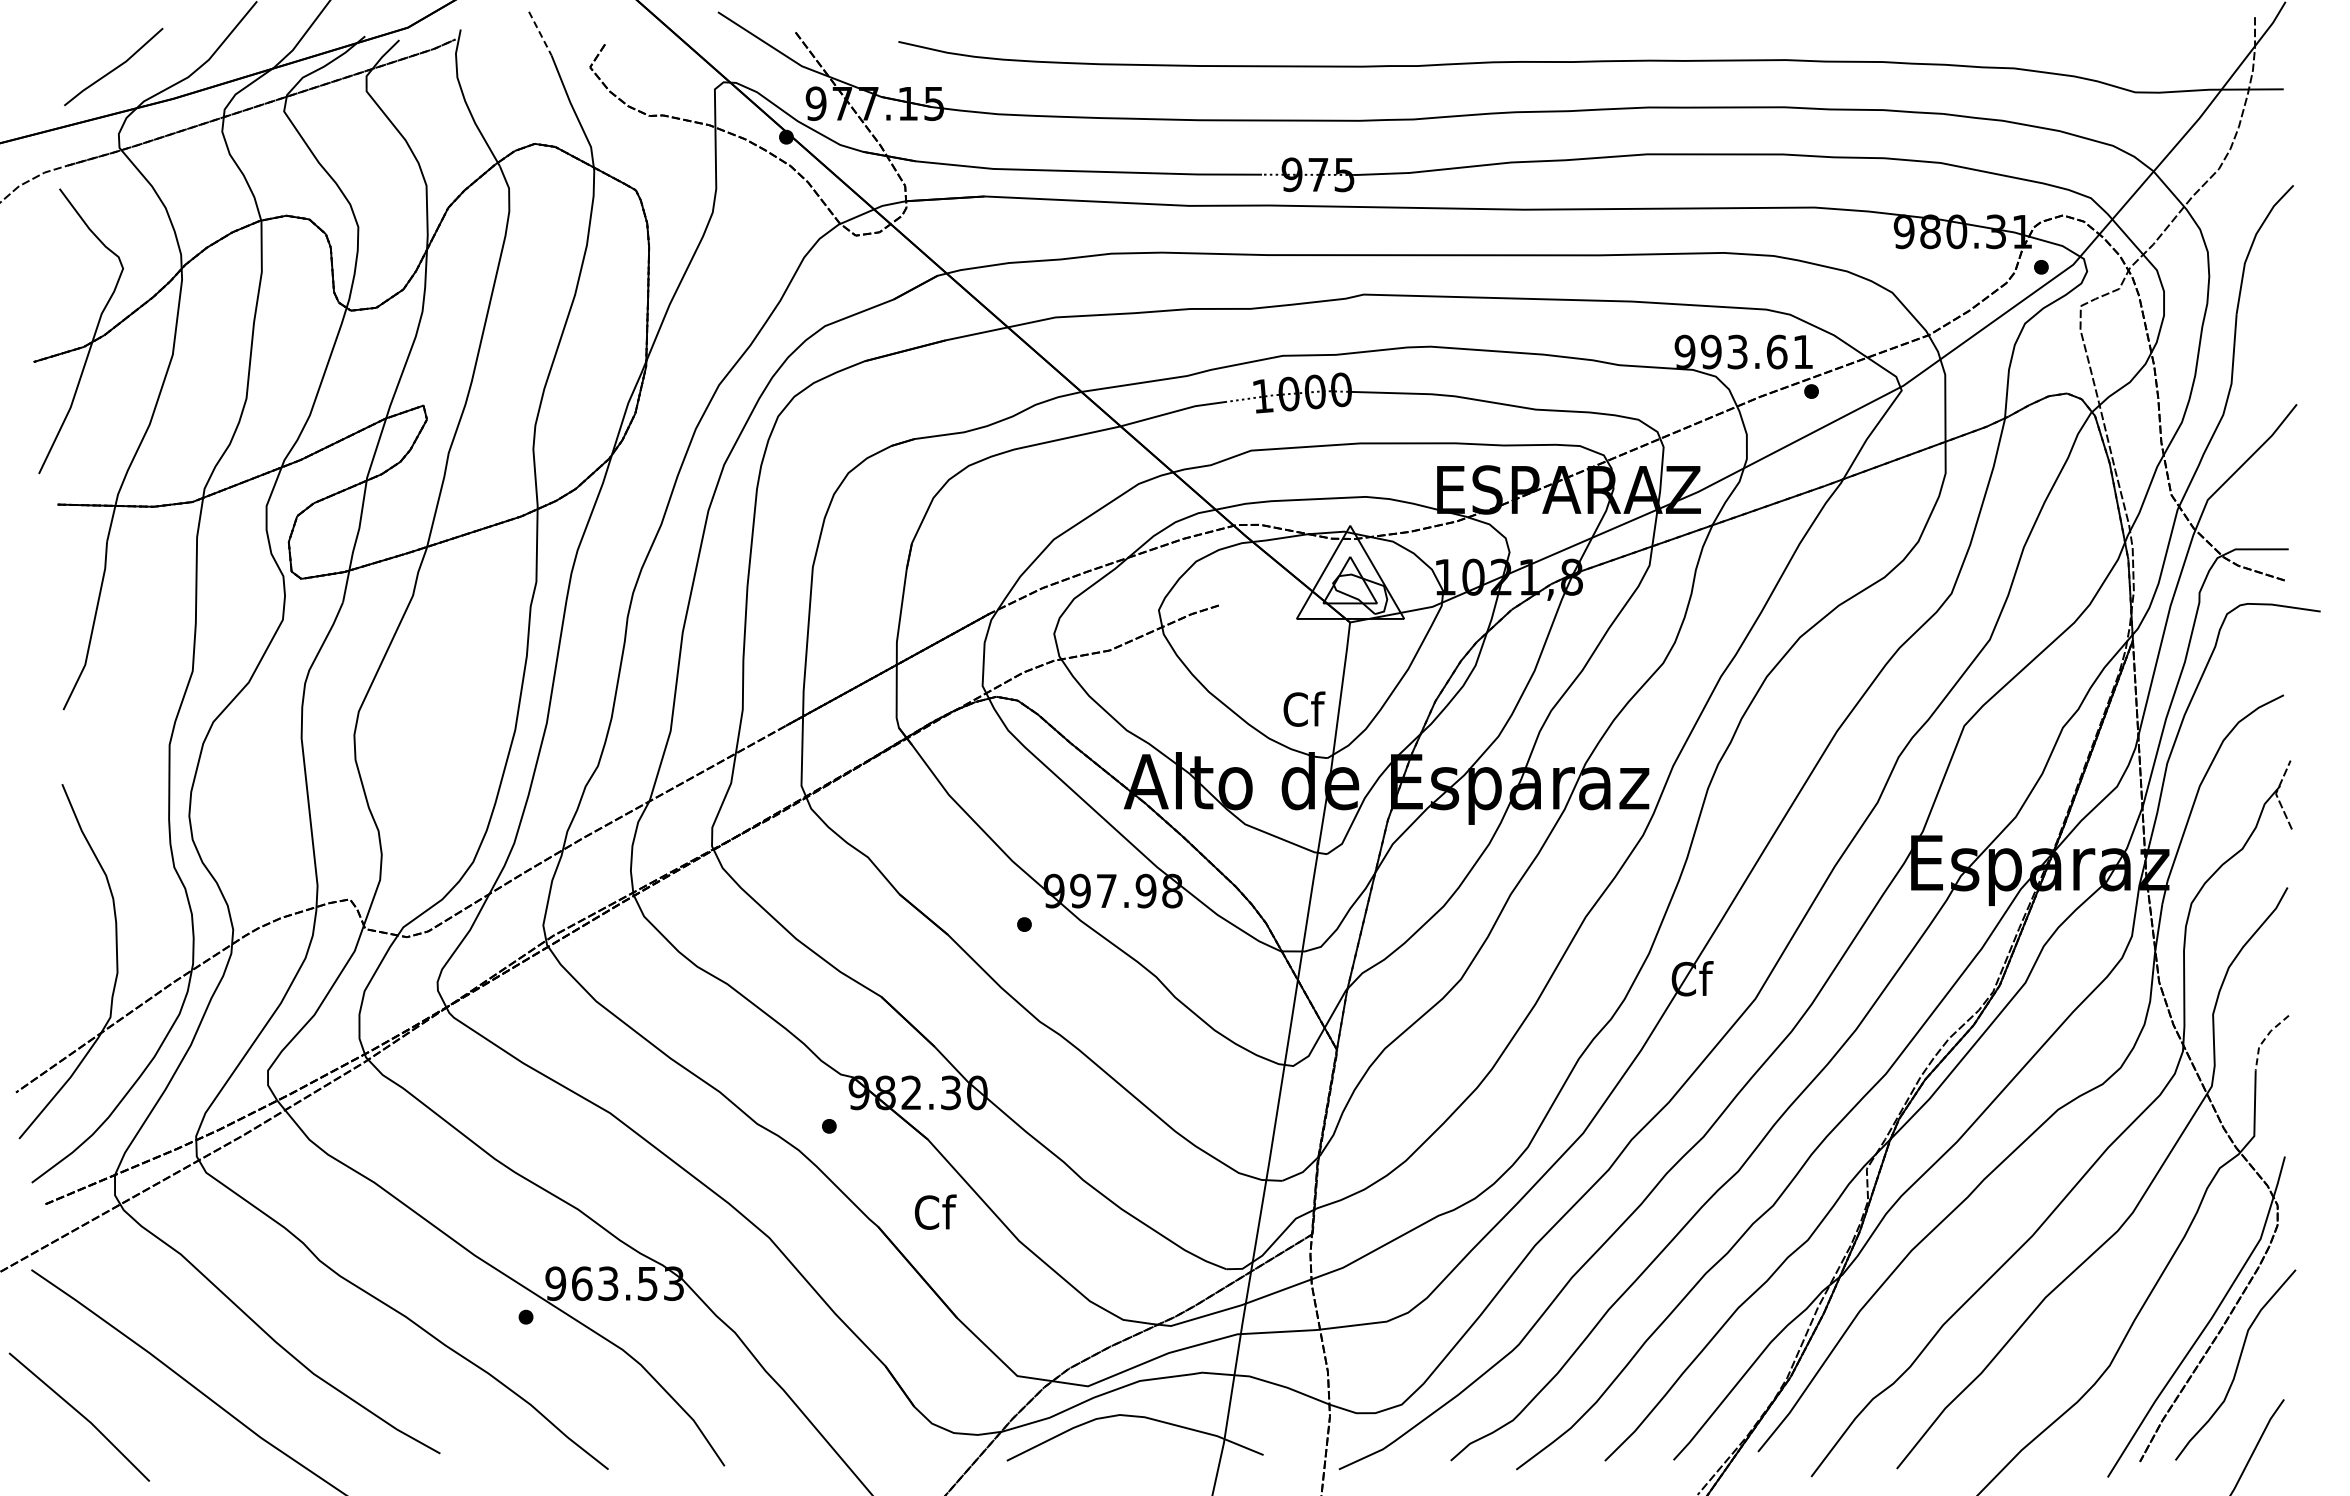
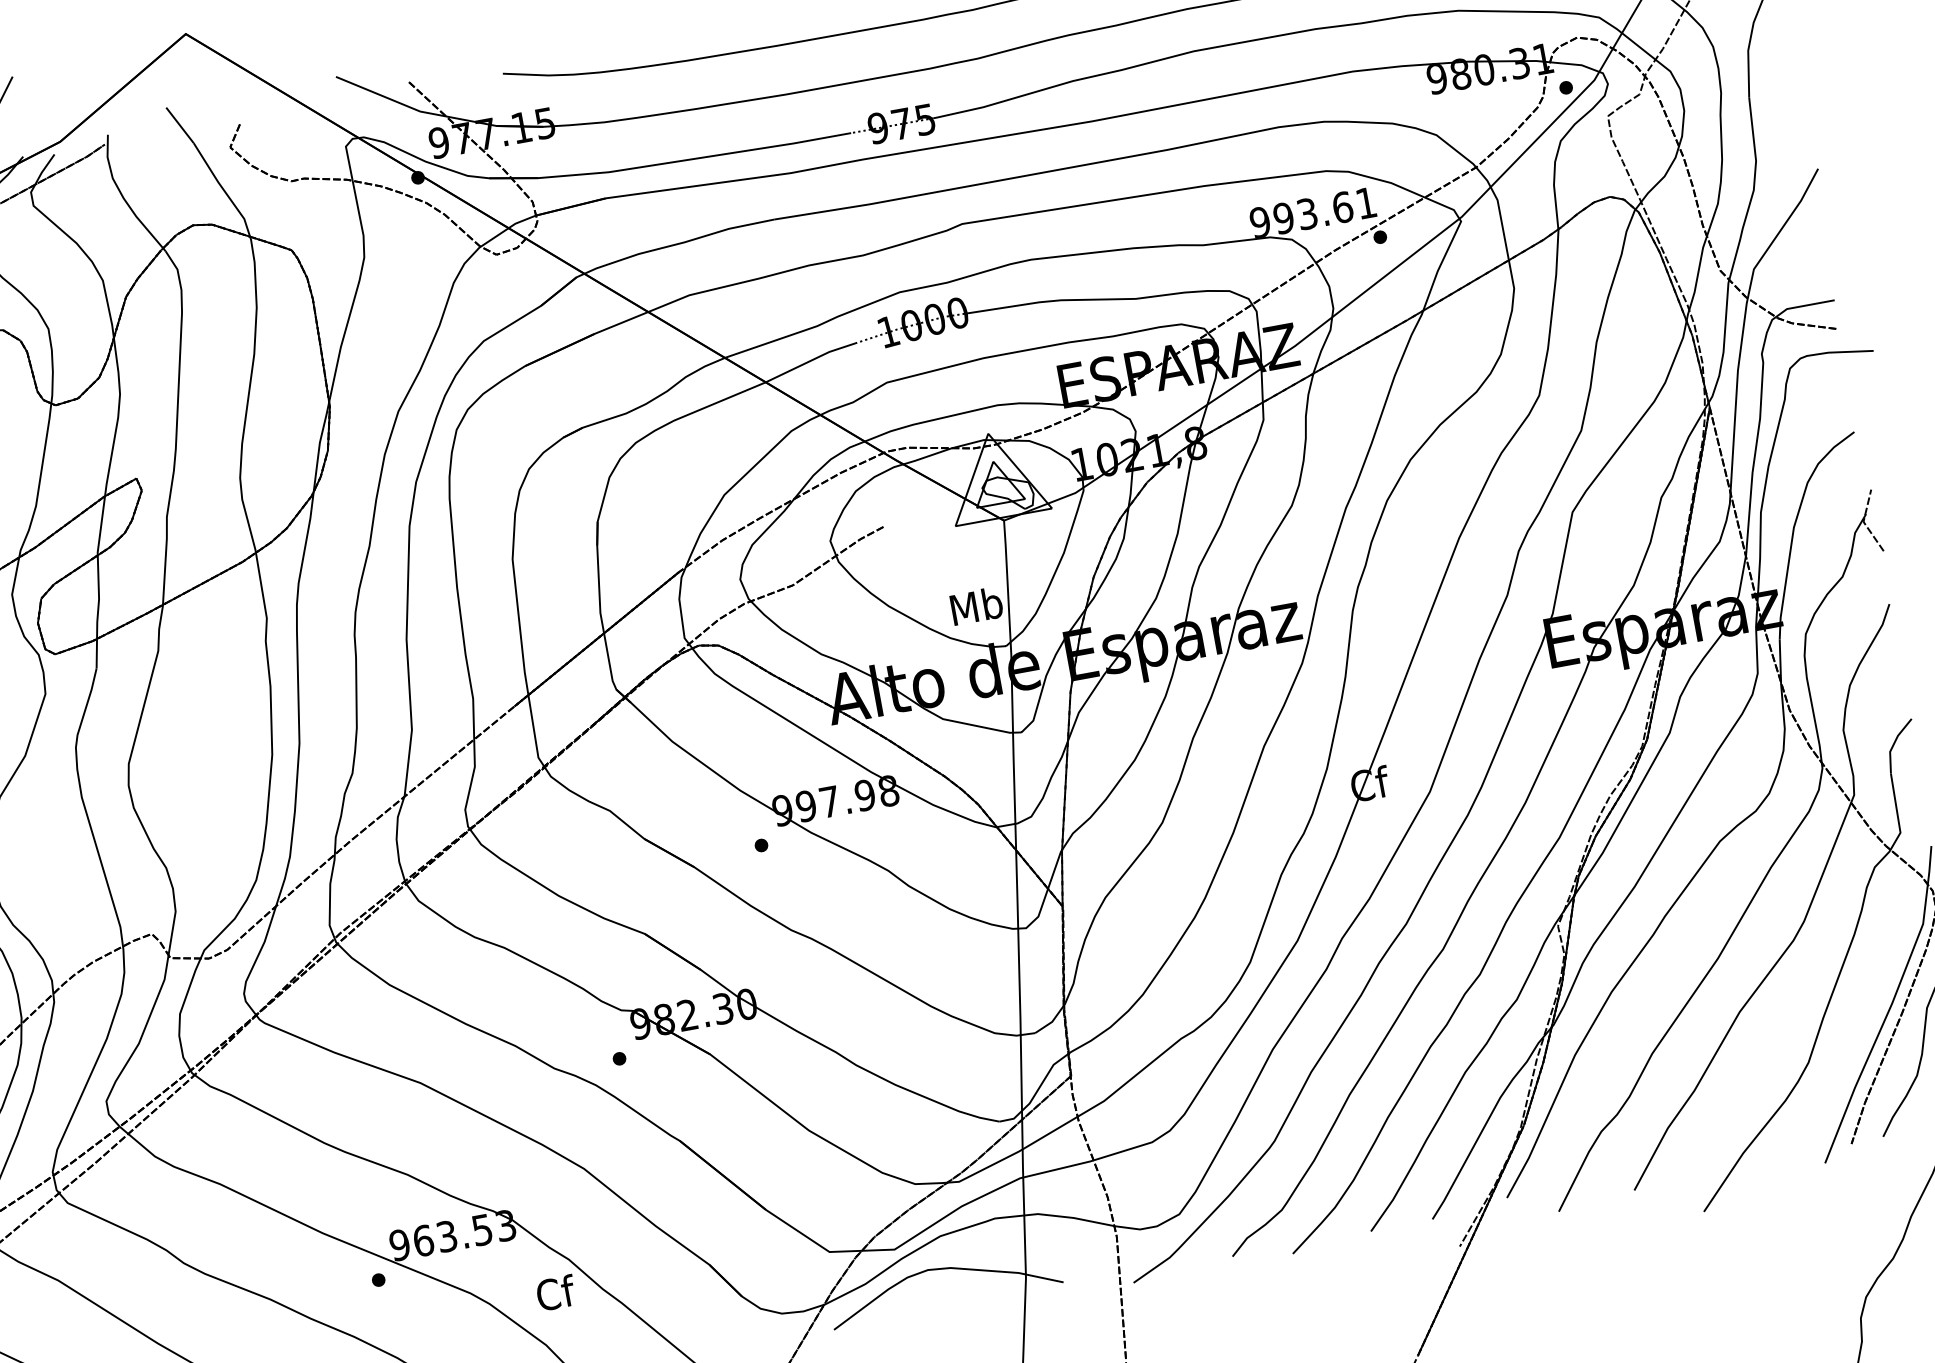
line: (540, 33) -> (180, 125), dashed -> solid
text: (1303, 708) -> (976, 605), Cf -> Mb
line: (2264, 1039) -> (1893, 744), dashed -> solid
text: (935, 1211) -> (555, 1292), moved

